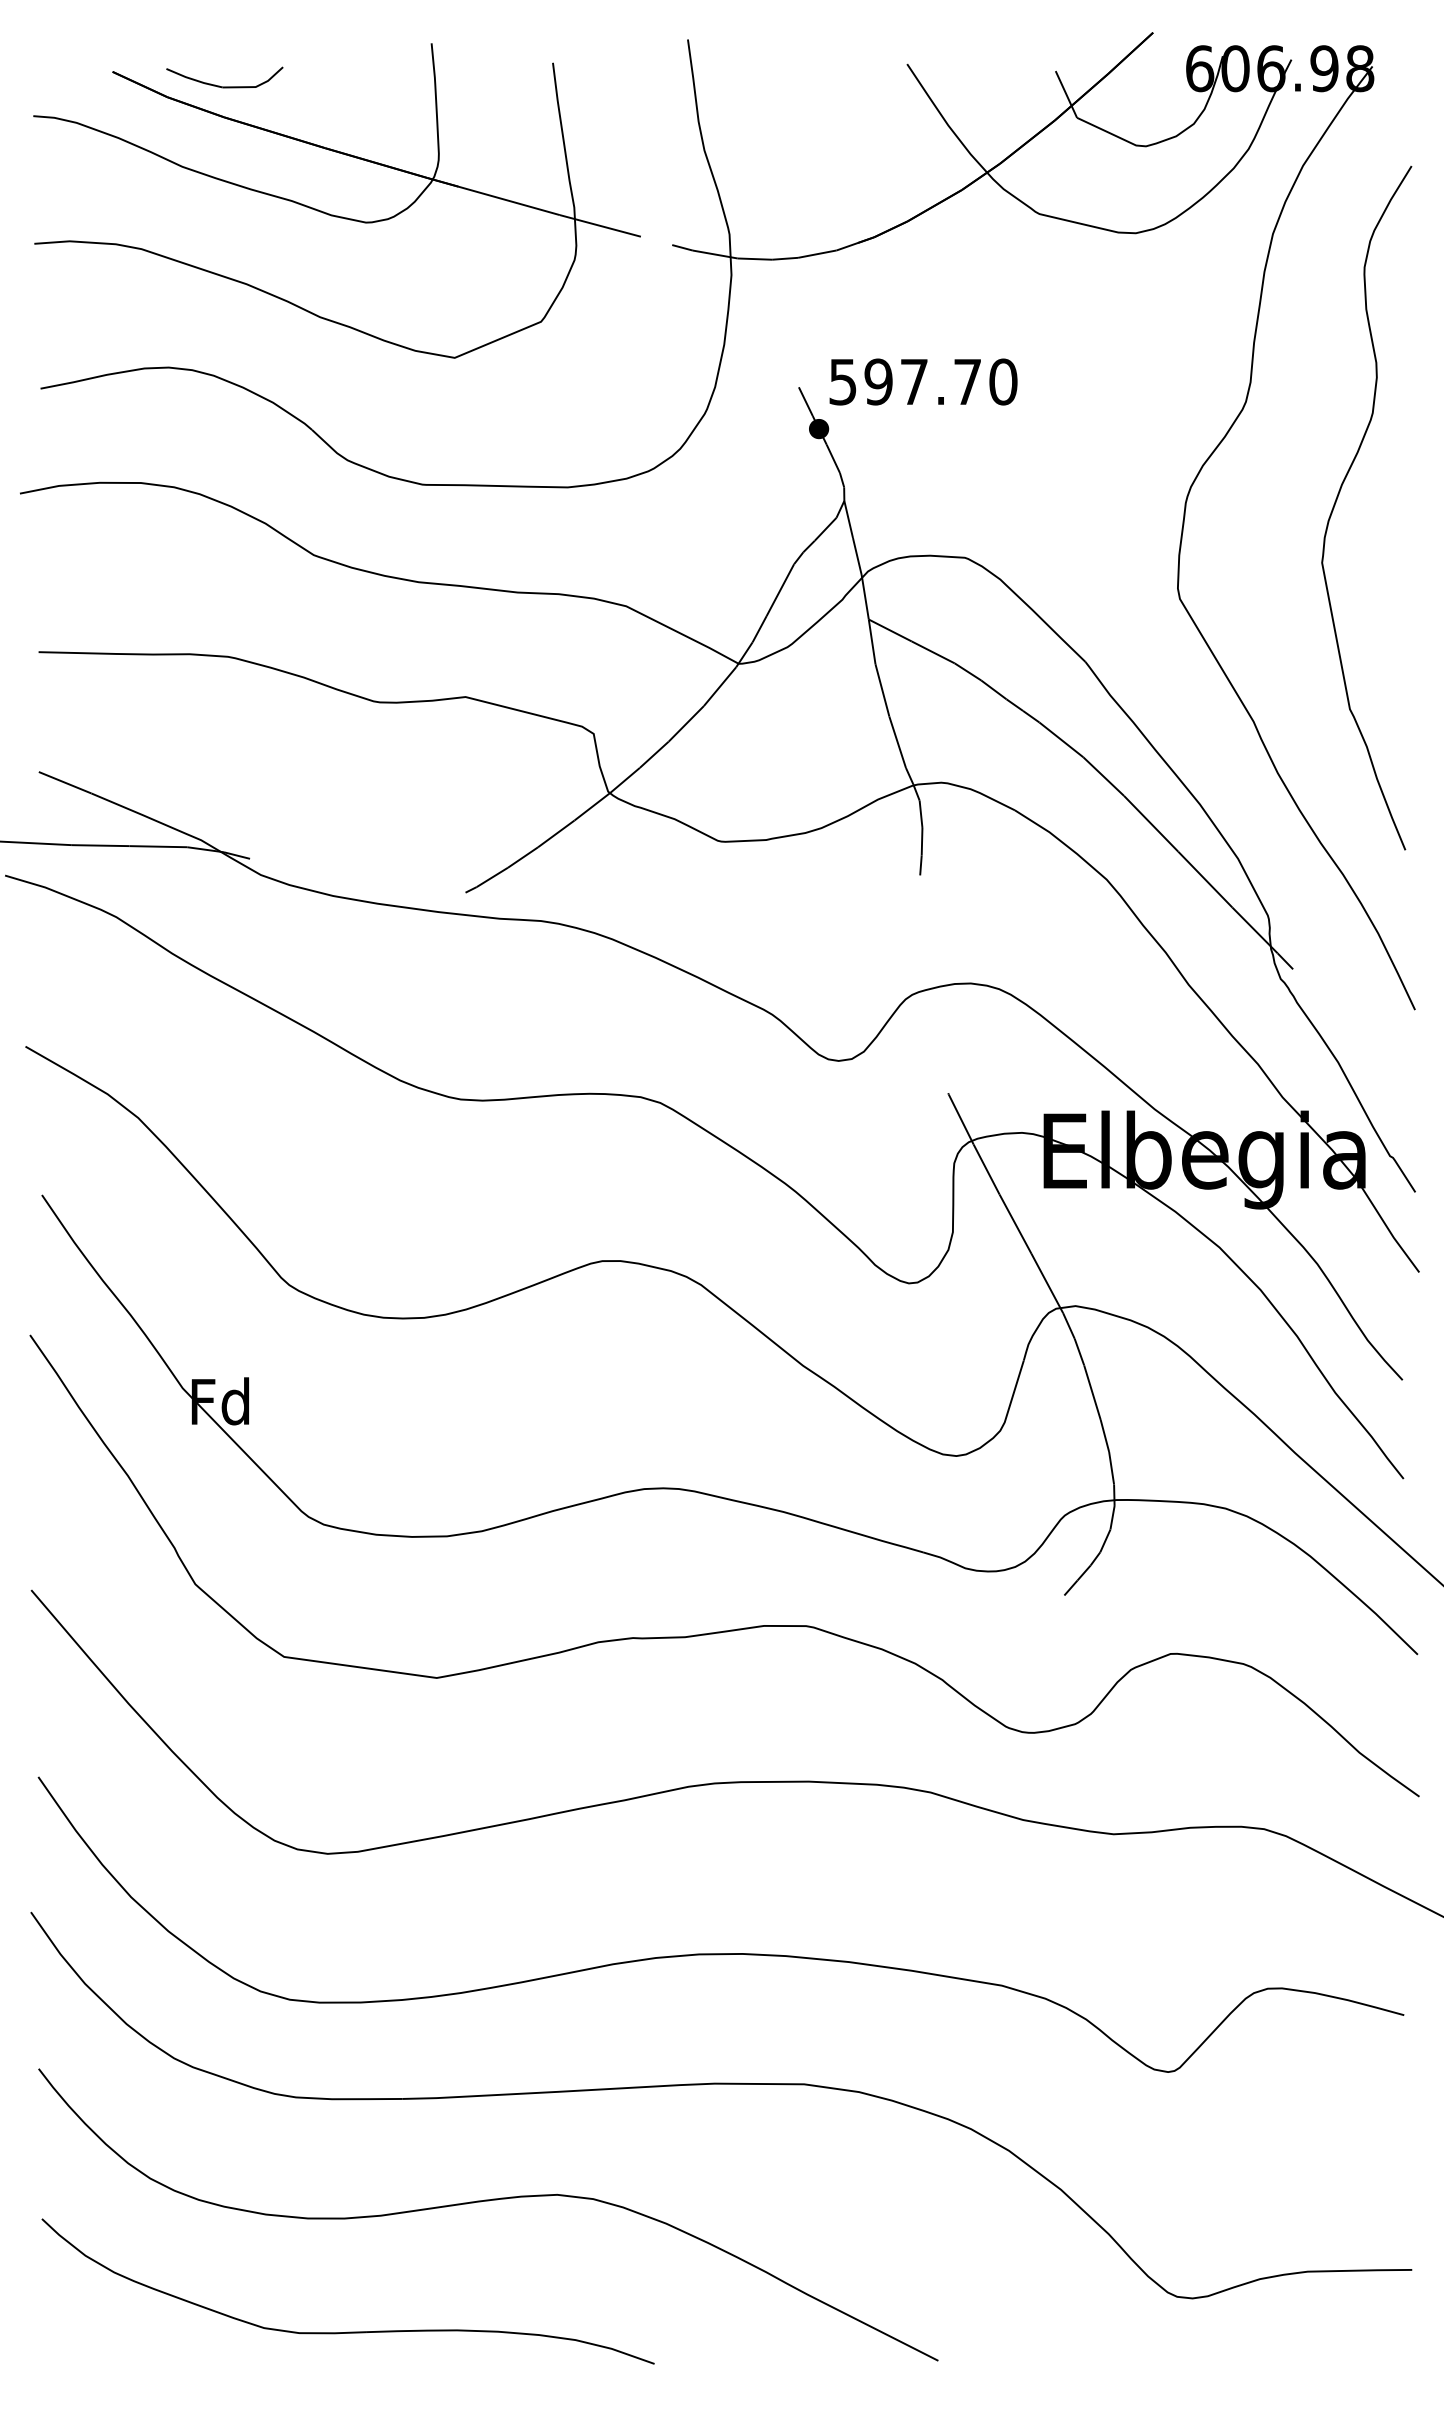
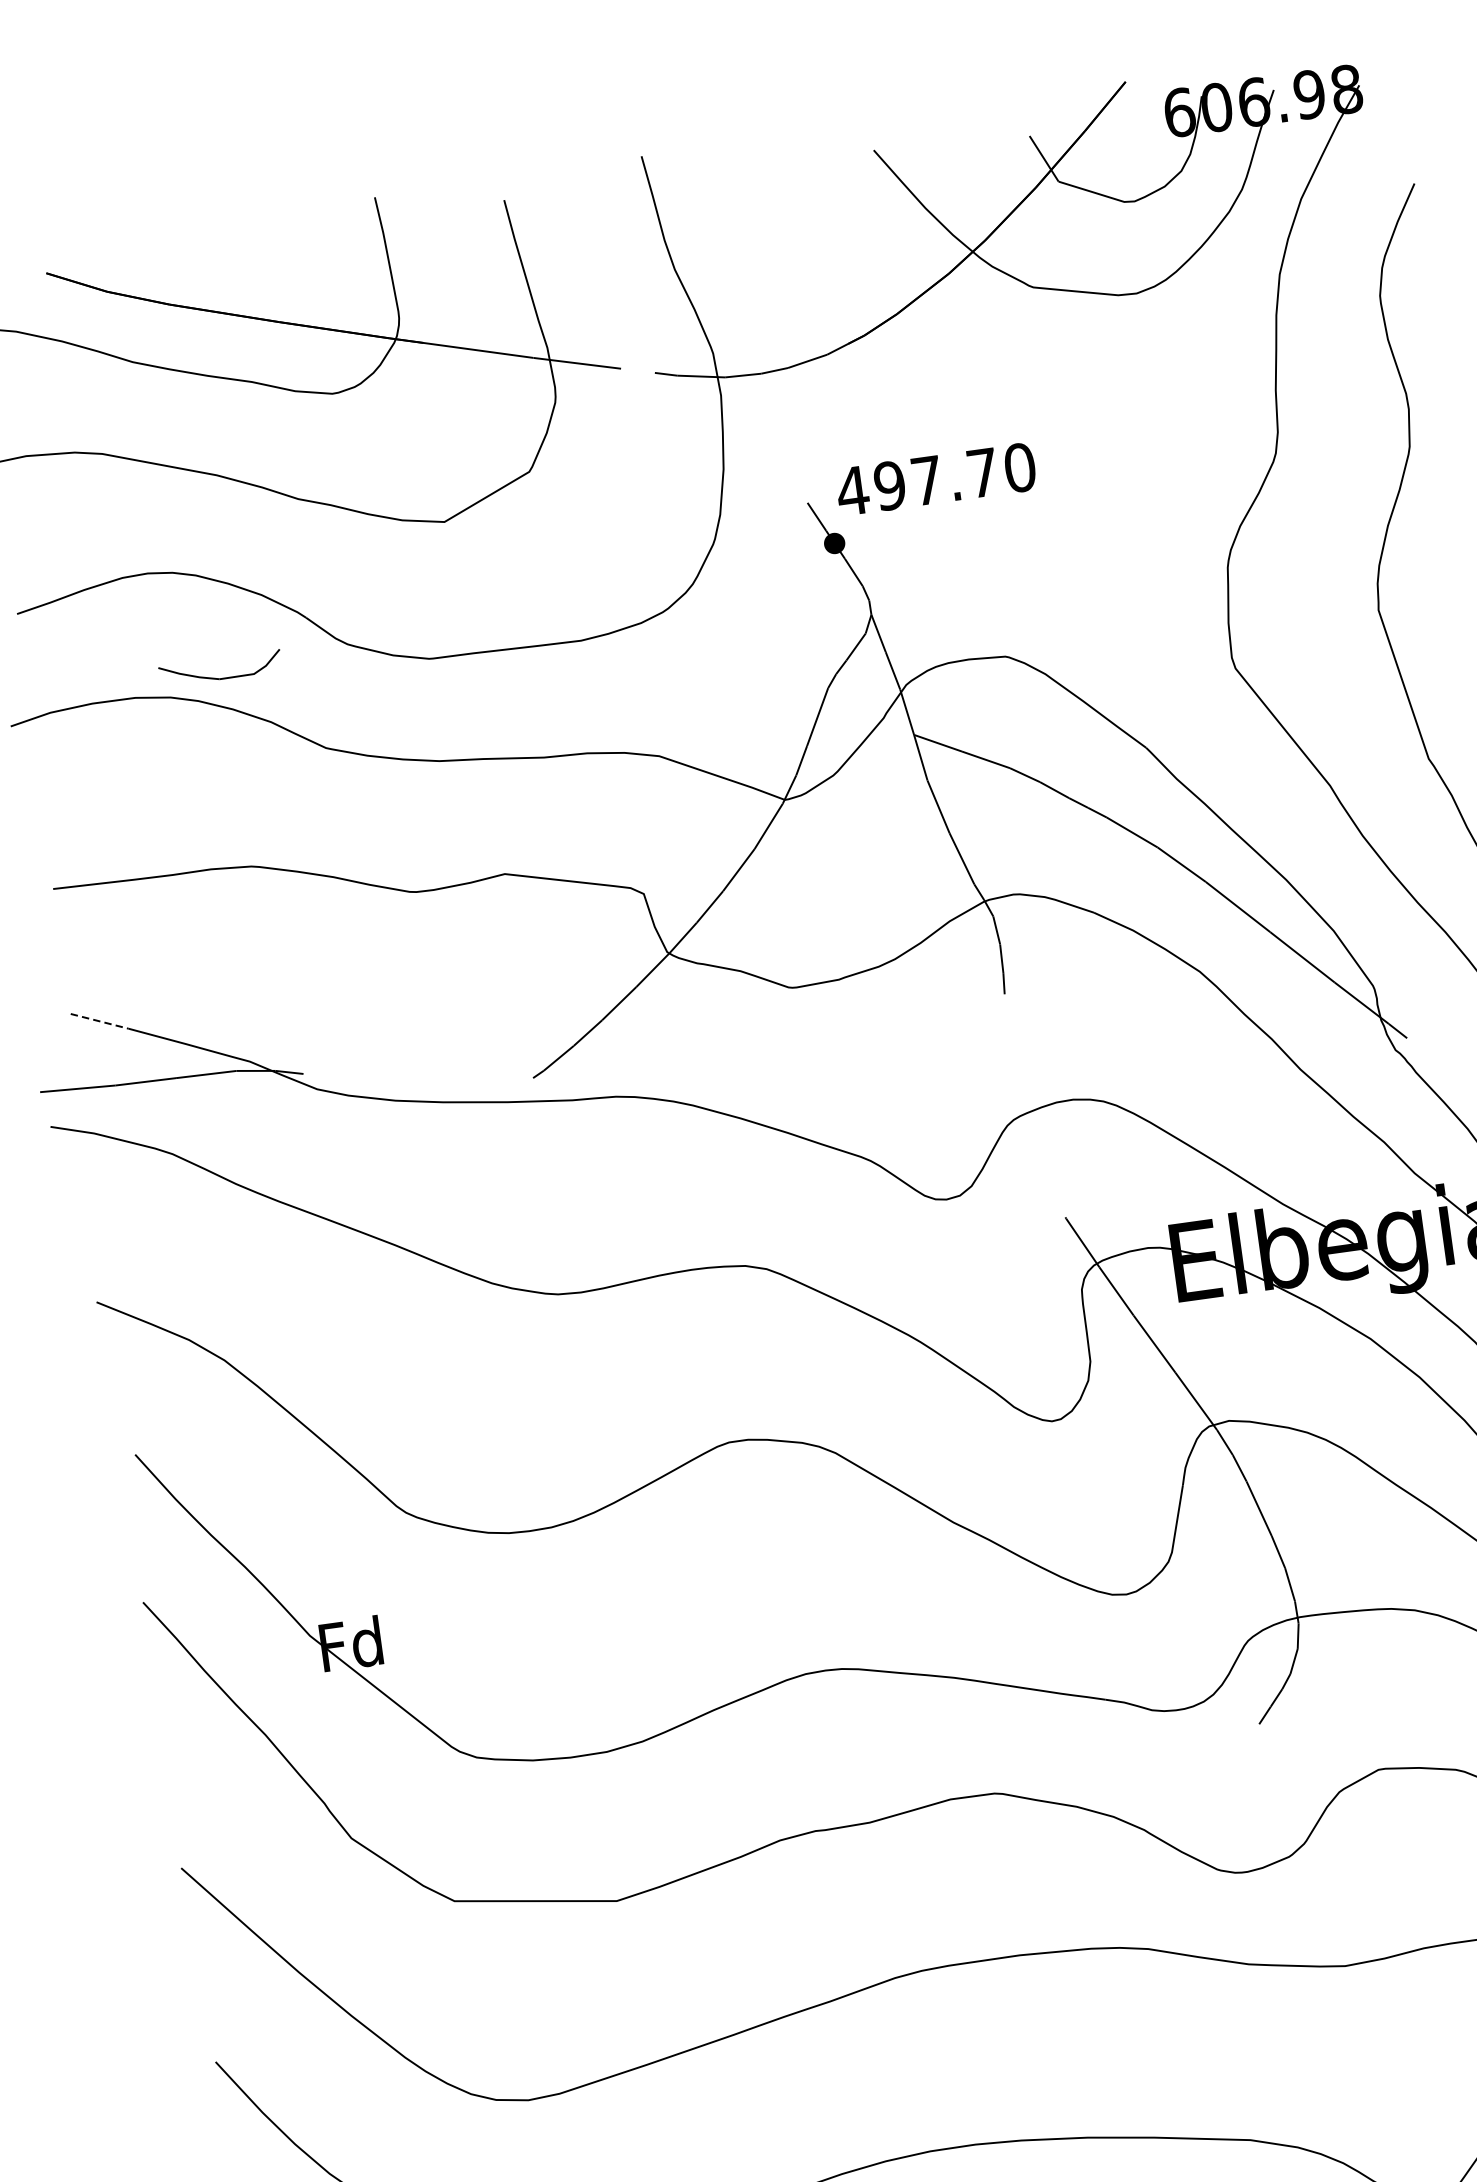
part: (224, 86) -> (221, 677), moved
text: (842, 382) -> (852, 491), 597.70 -> 497.70
line: (65, 782) -> (100, 1021), solid -> dashed

